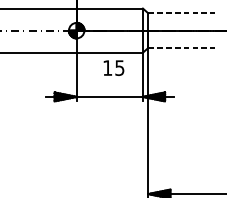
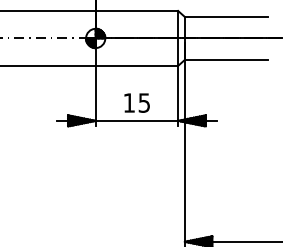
line: (181, 13) -> (226, 17), dashed -> solid
line: (181, 47) -> (226, 59), dashed -> solid
text: (113, 67) -> (136, 102), moved

